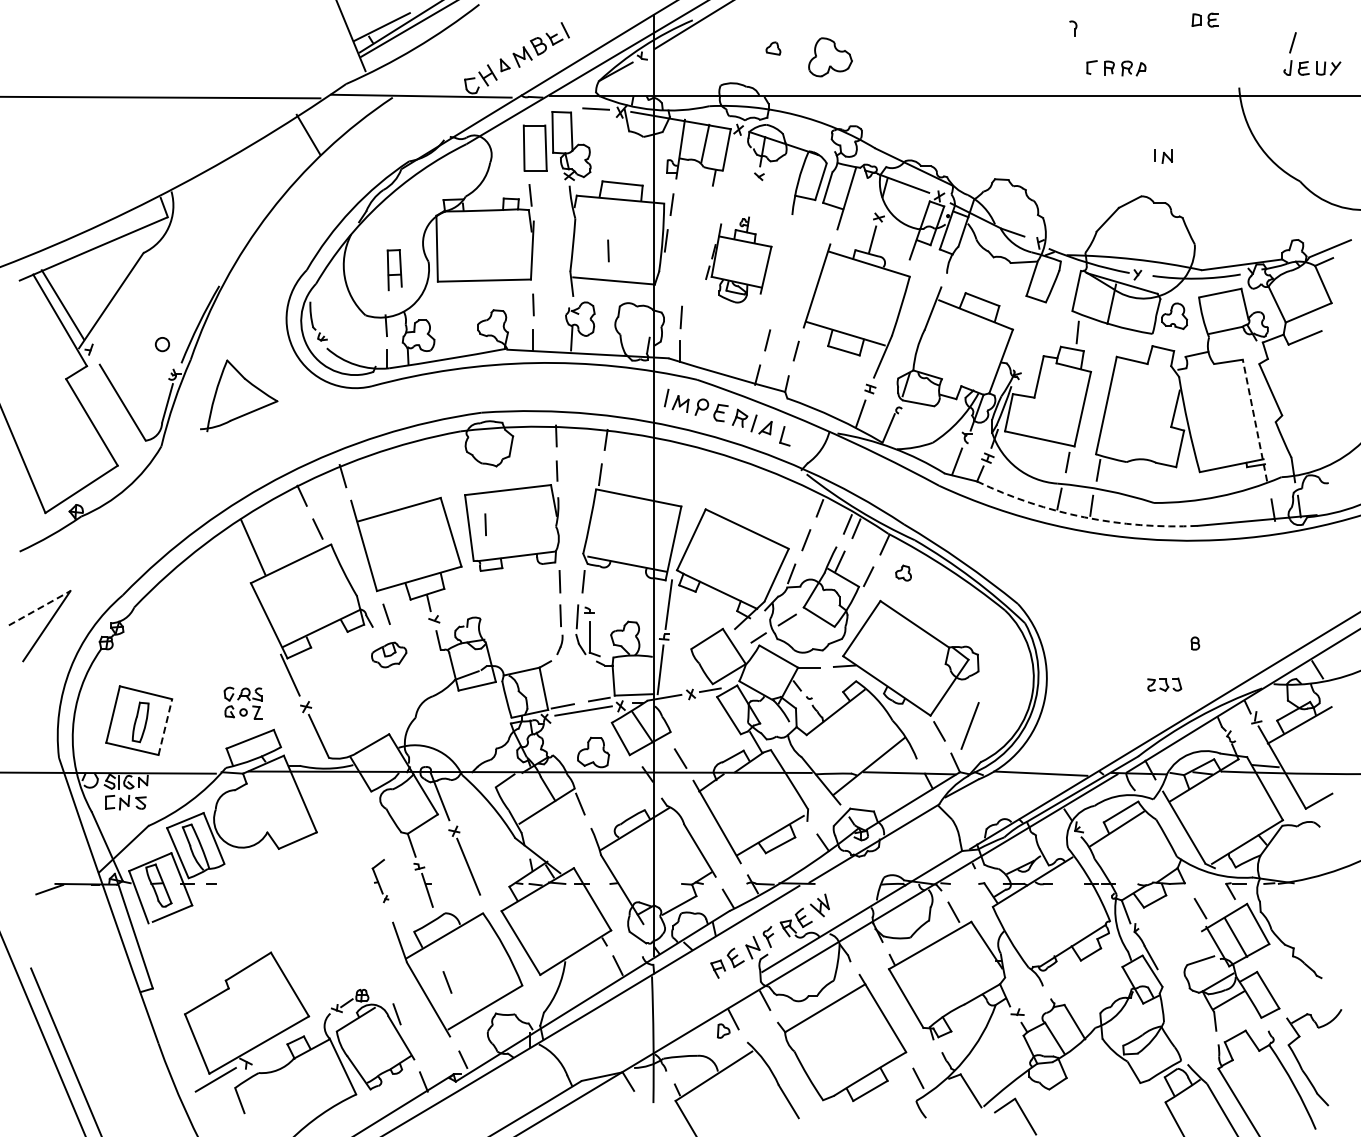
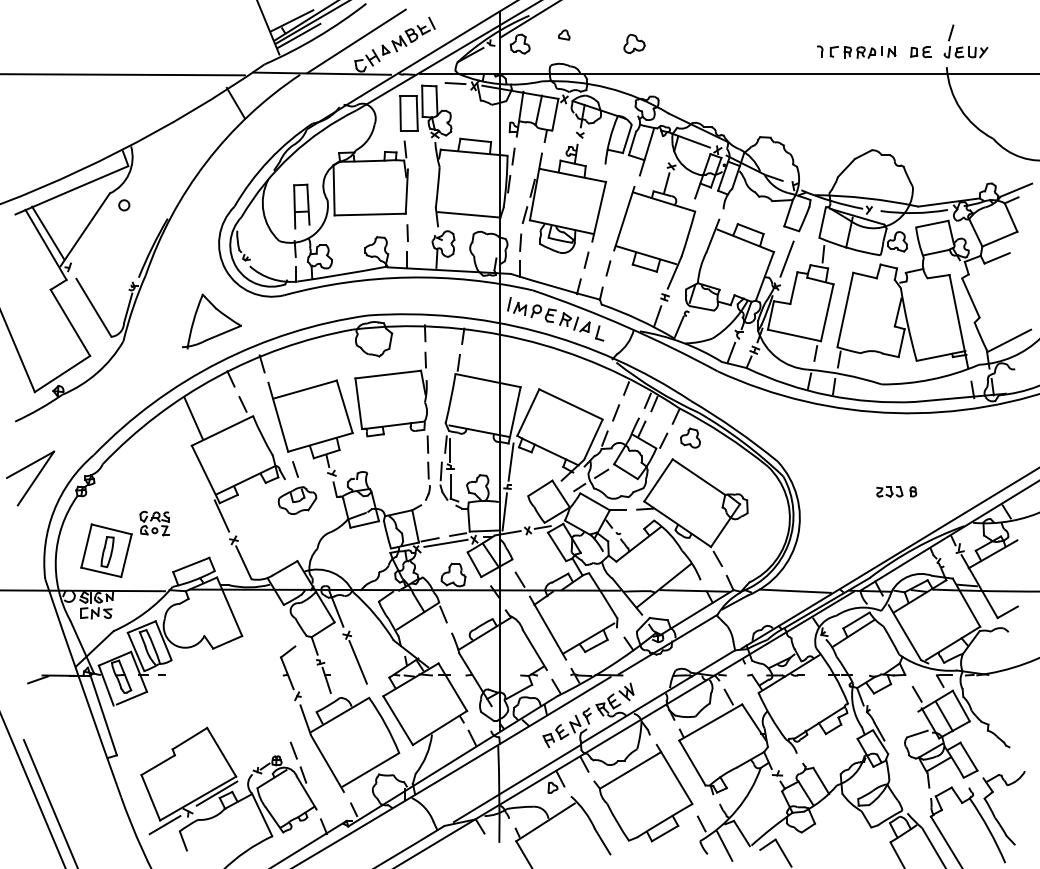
part: (1204, 19) -> (920, 51), moved
part: (1073, 28) -> (820, 51), moved
line: (391, 46) -> (299, 35), added
part: (773, 48) -> (564, 34), moved
line: (466, 53) -> (356, 41), added
part: (830, 56) -> (634, 43), size x0.62
part: (680, 57) -> (520, 44), added
part: (1308, 61) -> (963, 47), moved
part: (1163, 156) -> (888, 51), moved
line: (608, 250) -> (464, 191), removed
part: (738, 259) -> (564, 198), size x1.67
part: (394, 269) -> (301, 206), size x1.43
circle: (161, 344) -> (123, 205), moved
part: (239, 395) -> (212, 321), moved
line: (1254, 420) -> (958, 321), dashed -> solid
line: (1321, 445) -> (1009, 340), added
arc: (1084, 517) -> (828, 395), dashed -> solid
line: (485, 524) -> (371, 400), removed
part: (903, 572) -> (690, 437), size x1.67
line: (588, 588) -> (449, 449), added
line: (40, 608) -> (31, 465), dashed -> solid
part: (388, 654) -> (296, 500), size x1.43
part: (1164, 684) -> (889, 491), moved
part: (242, 702) -> (154, 523), moved
line: (969, 725) -> (786, 258), moved
line: (165, 727) -> (126, 555), dashed -> solid
part: (380, 880) -> (290, 672), size x1.67
line: (447, 982) -> (293, 750), moved
line: (676, 1024) -> (516, 782), added
line: (283, 1038) -> (216, 793), added
line: (948, 1107) -> (724, 846), added

